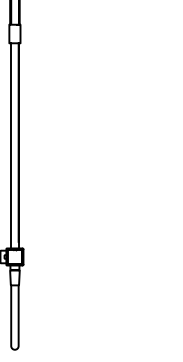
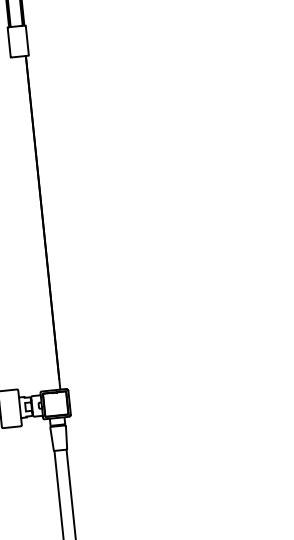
line: (11, 145) -> (31, 223), removed

